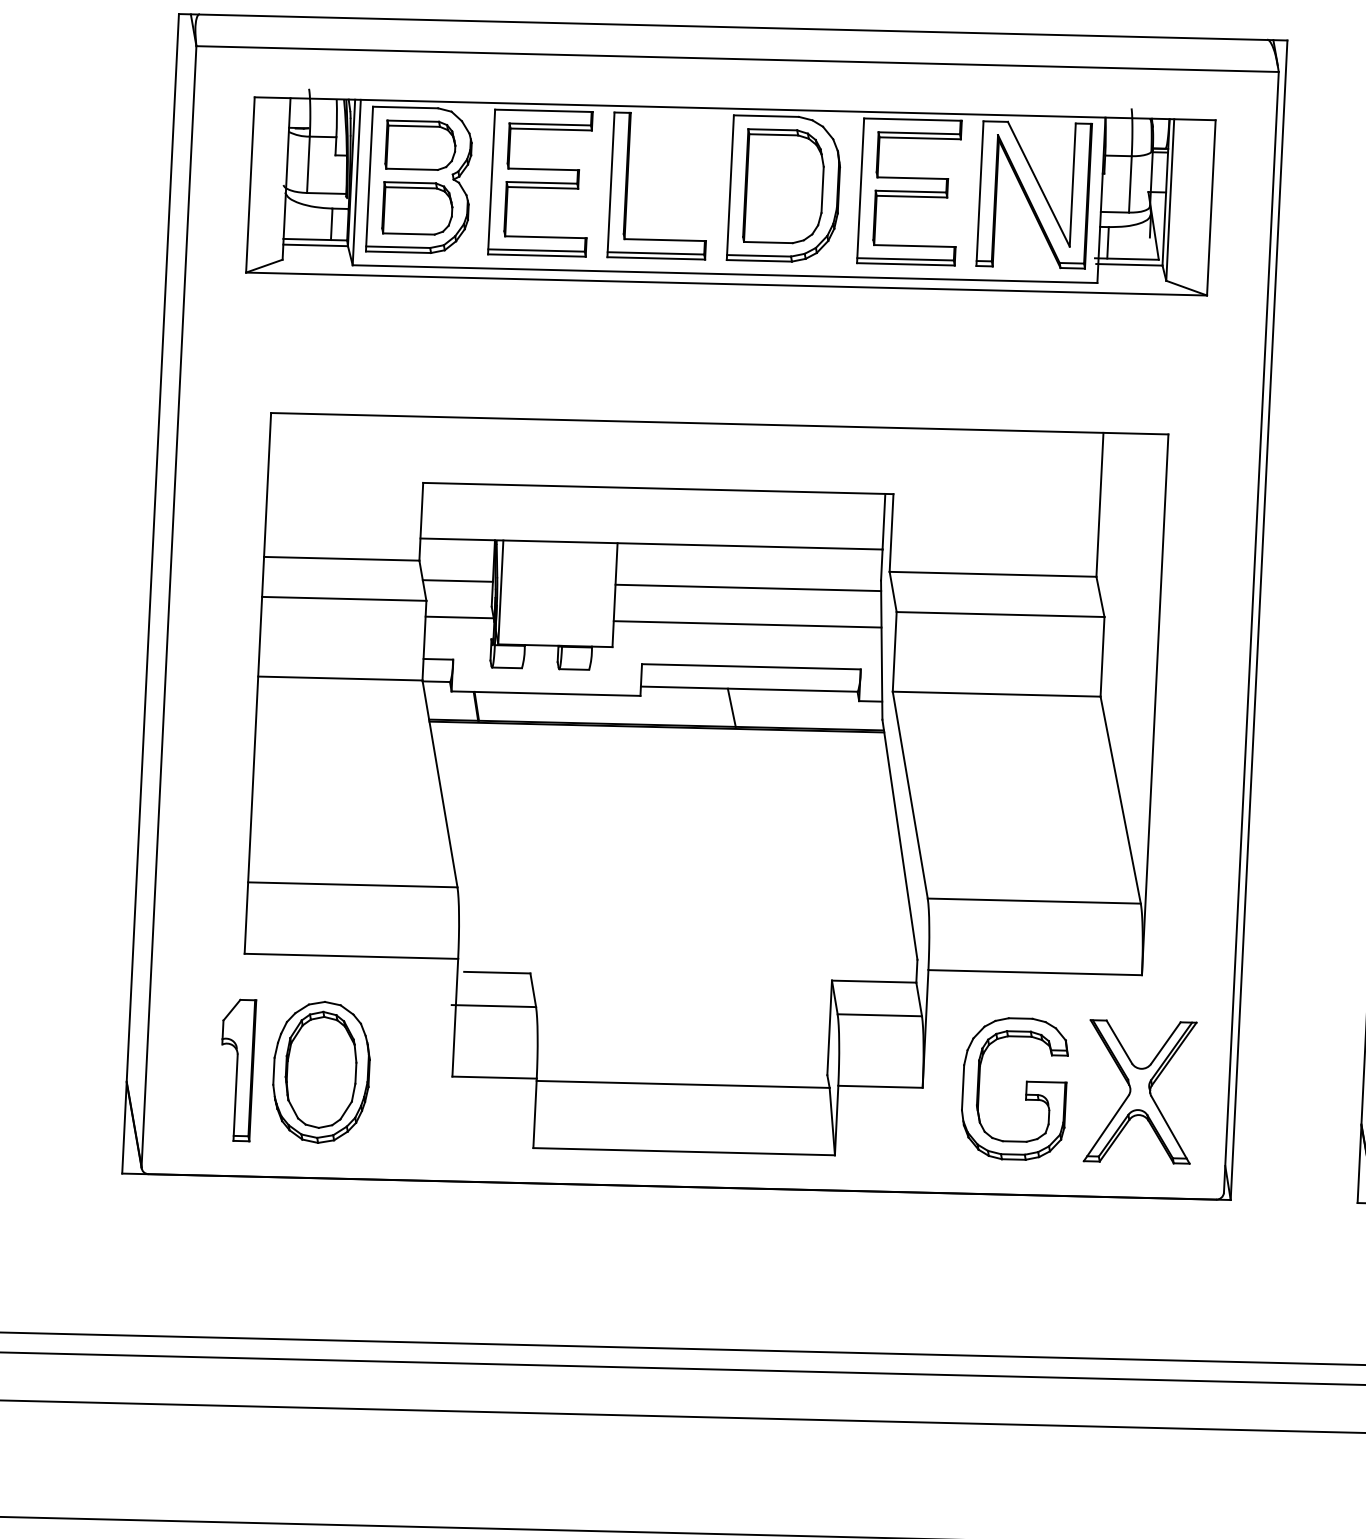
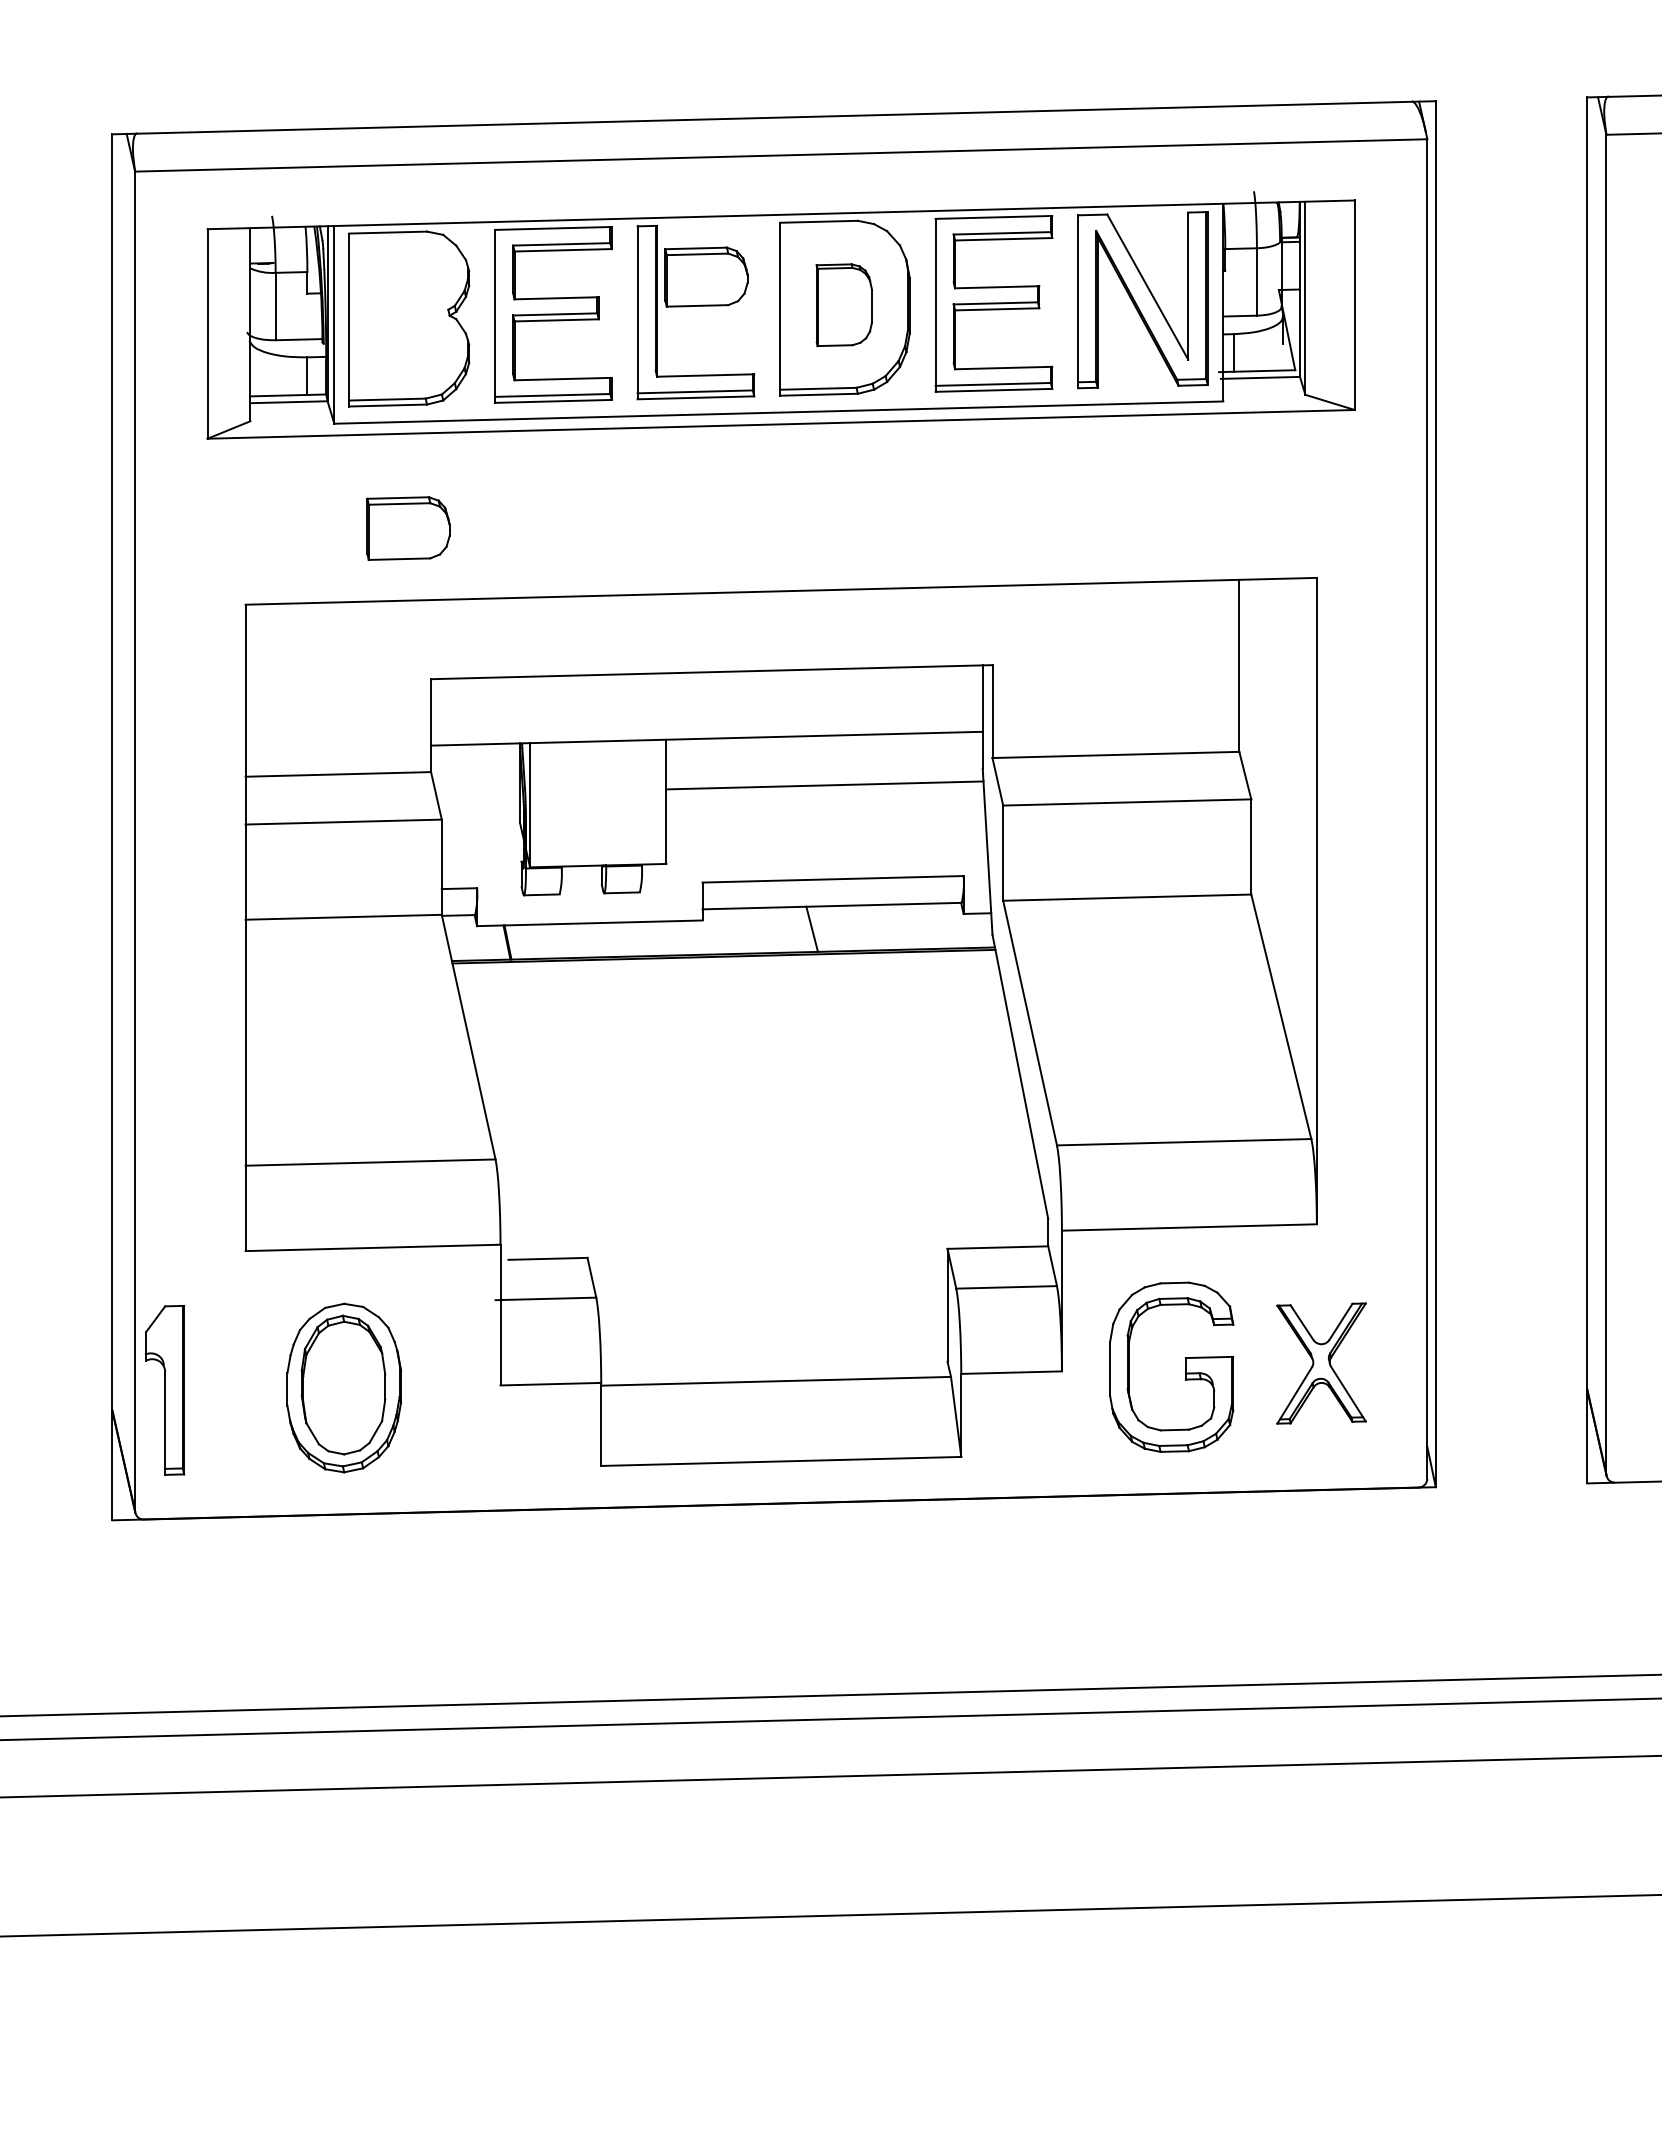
part: (420, 145) -> (706, 276), moved
part: (784, 187) -> (844, 305), size x0.6
part: (417, 208) -> (408, 528), moved
line: (457, 581) -> (477, 794), removed
line: (459, 617) -> (482, 837), removed
line: (747, 624) -> (826, 828), removed
part: (236, 1070) -> (164, 1390), moved
part: (1140, 1091) -> (1321, 1363), size x0.7

